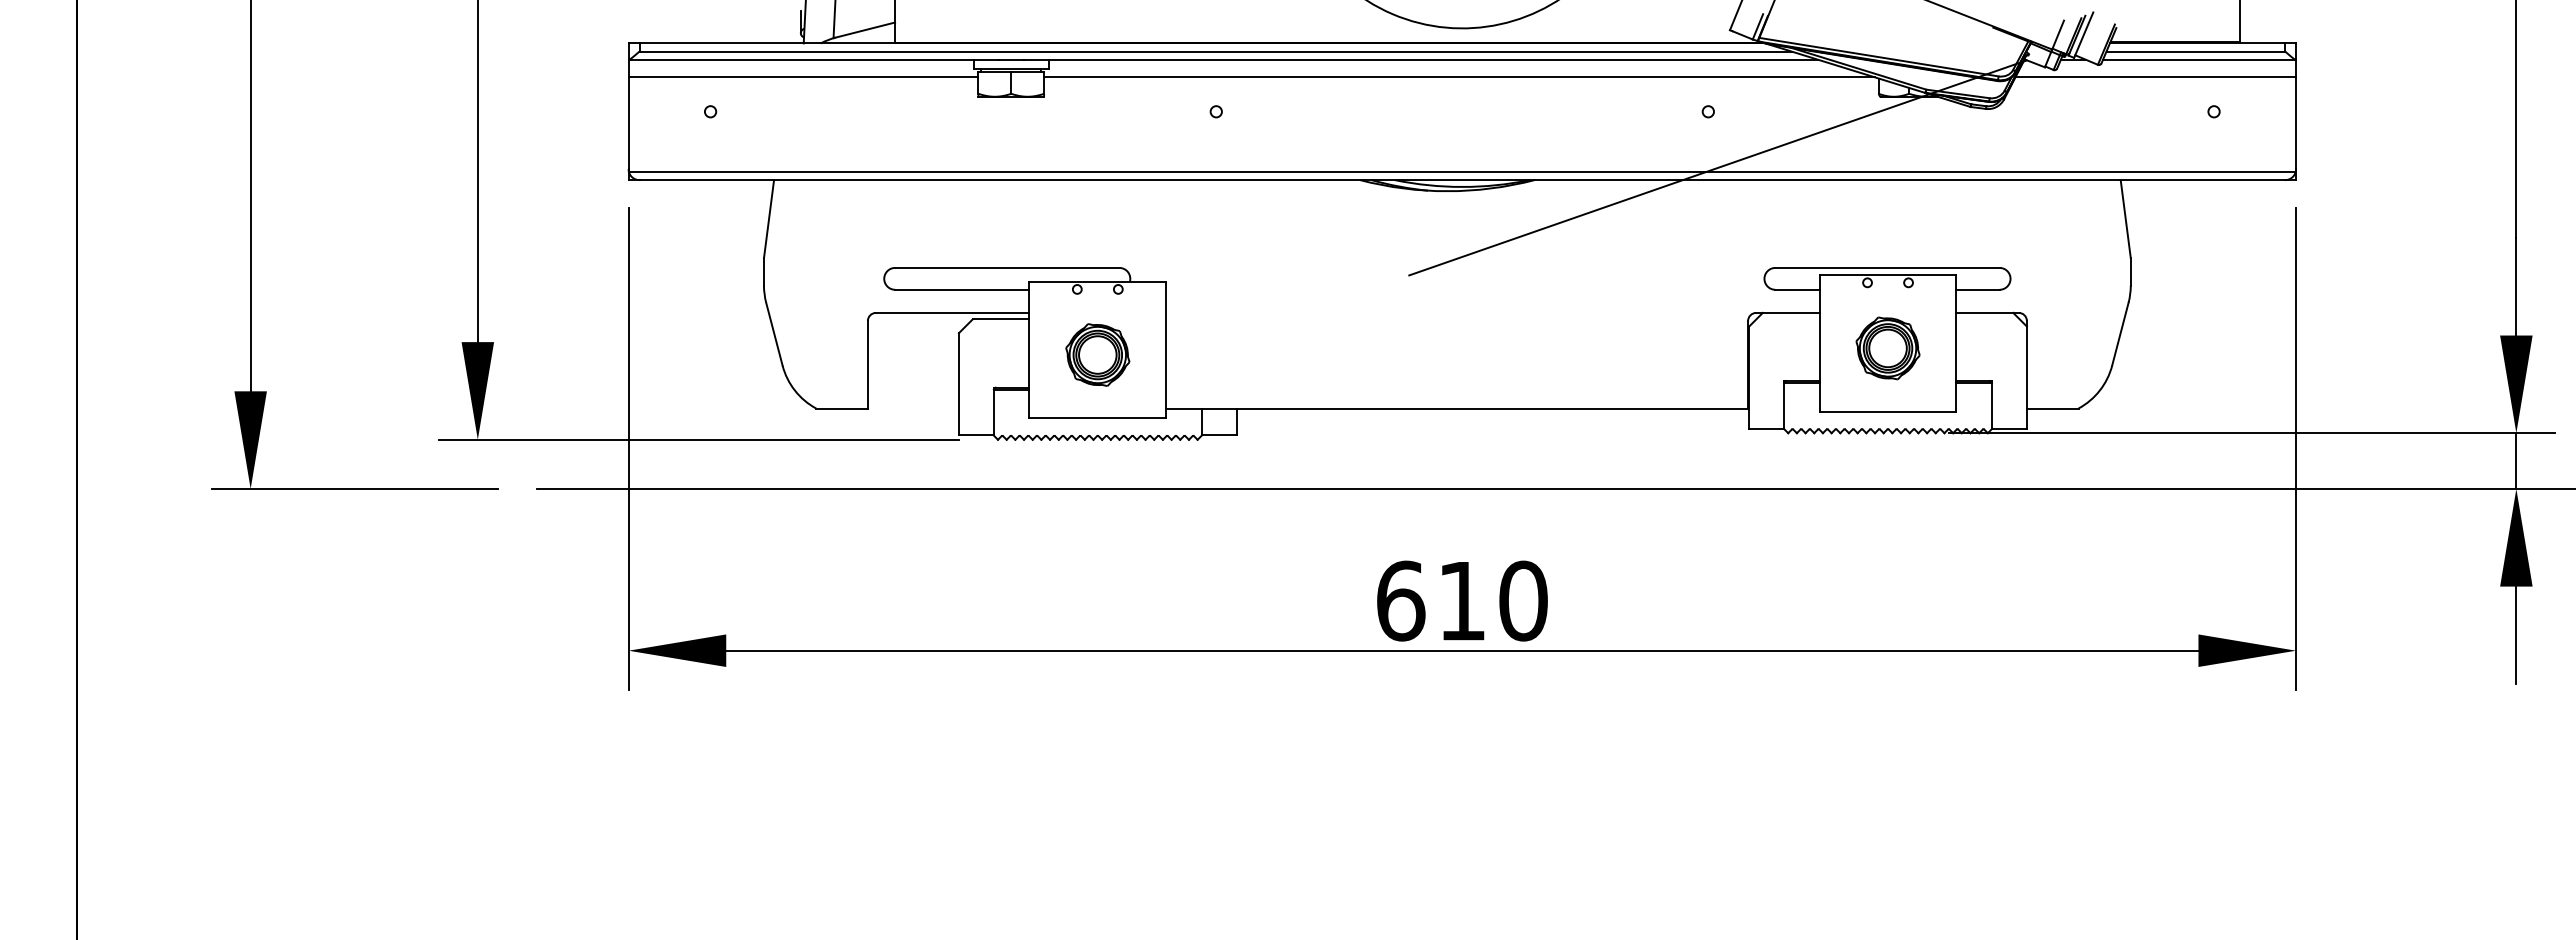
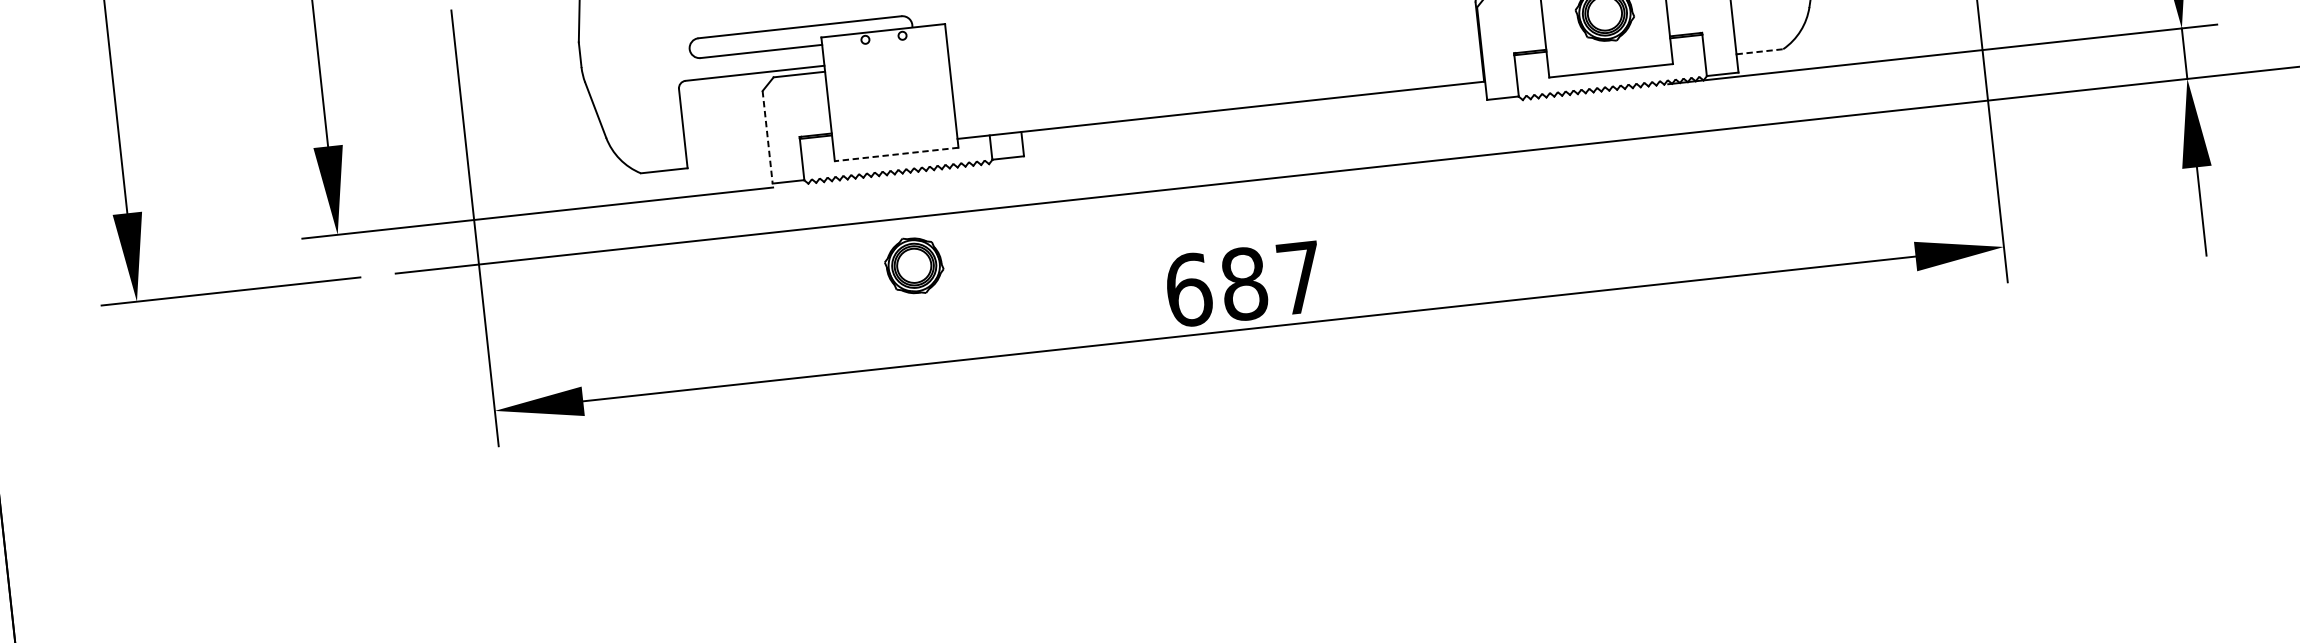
part: (1097, 354) -> (913, 265), moved
line: (958, 384) -> (767, 137), solid -> dashed
line: (2052, 408) -> (1759, 51), solid -> dashed
line: (1097, 418) -> (896, 154), solid -> dashed
text: (1492, 600) -> (1271, 280), 610 -> 687

